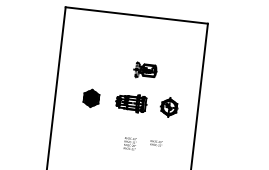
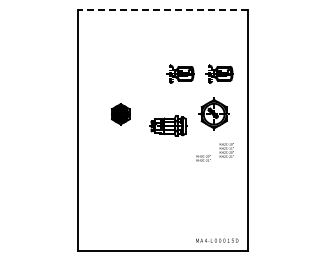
line: (136, 15) -> (162, 10), solid -> dashed
part: (177, 73) -> (219, 73), added
part: (131, 102) -> (168, 125), moved
part: (168, 107) -> (213, 114), size x1.4
text: (130, 143) -> (226, 150), moved

